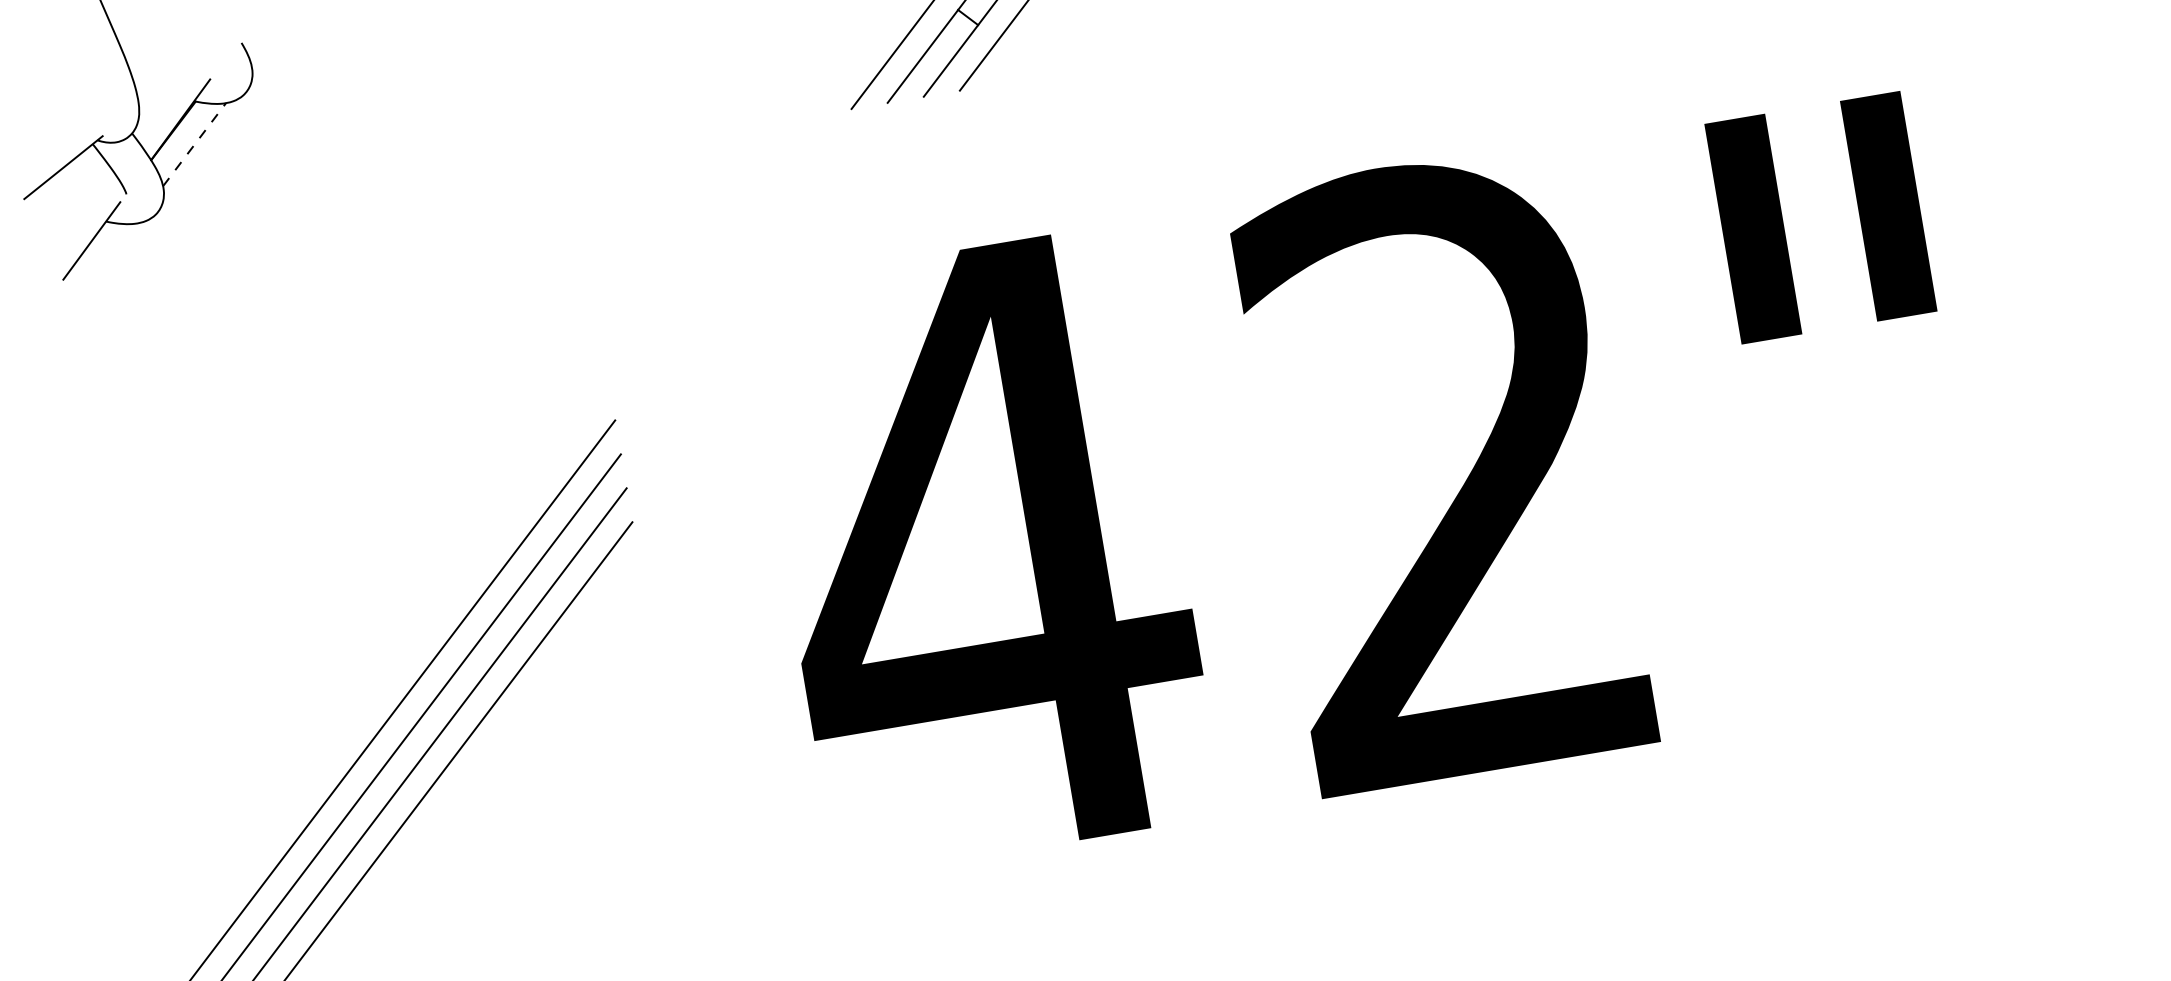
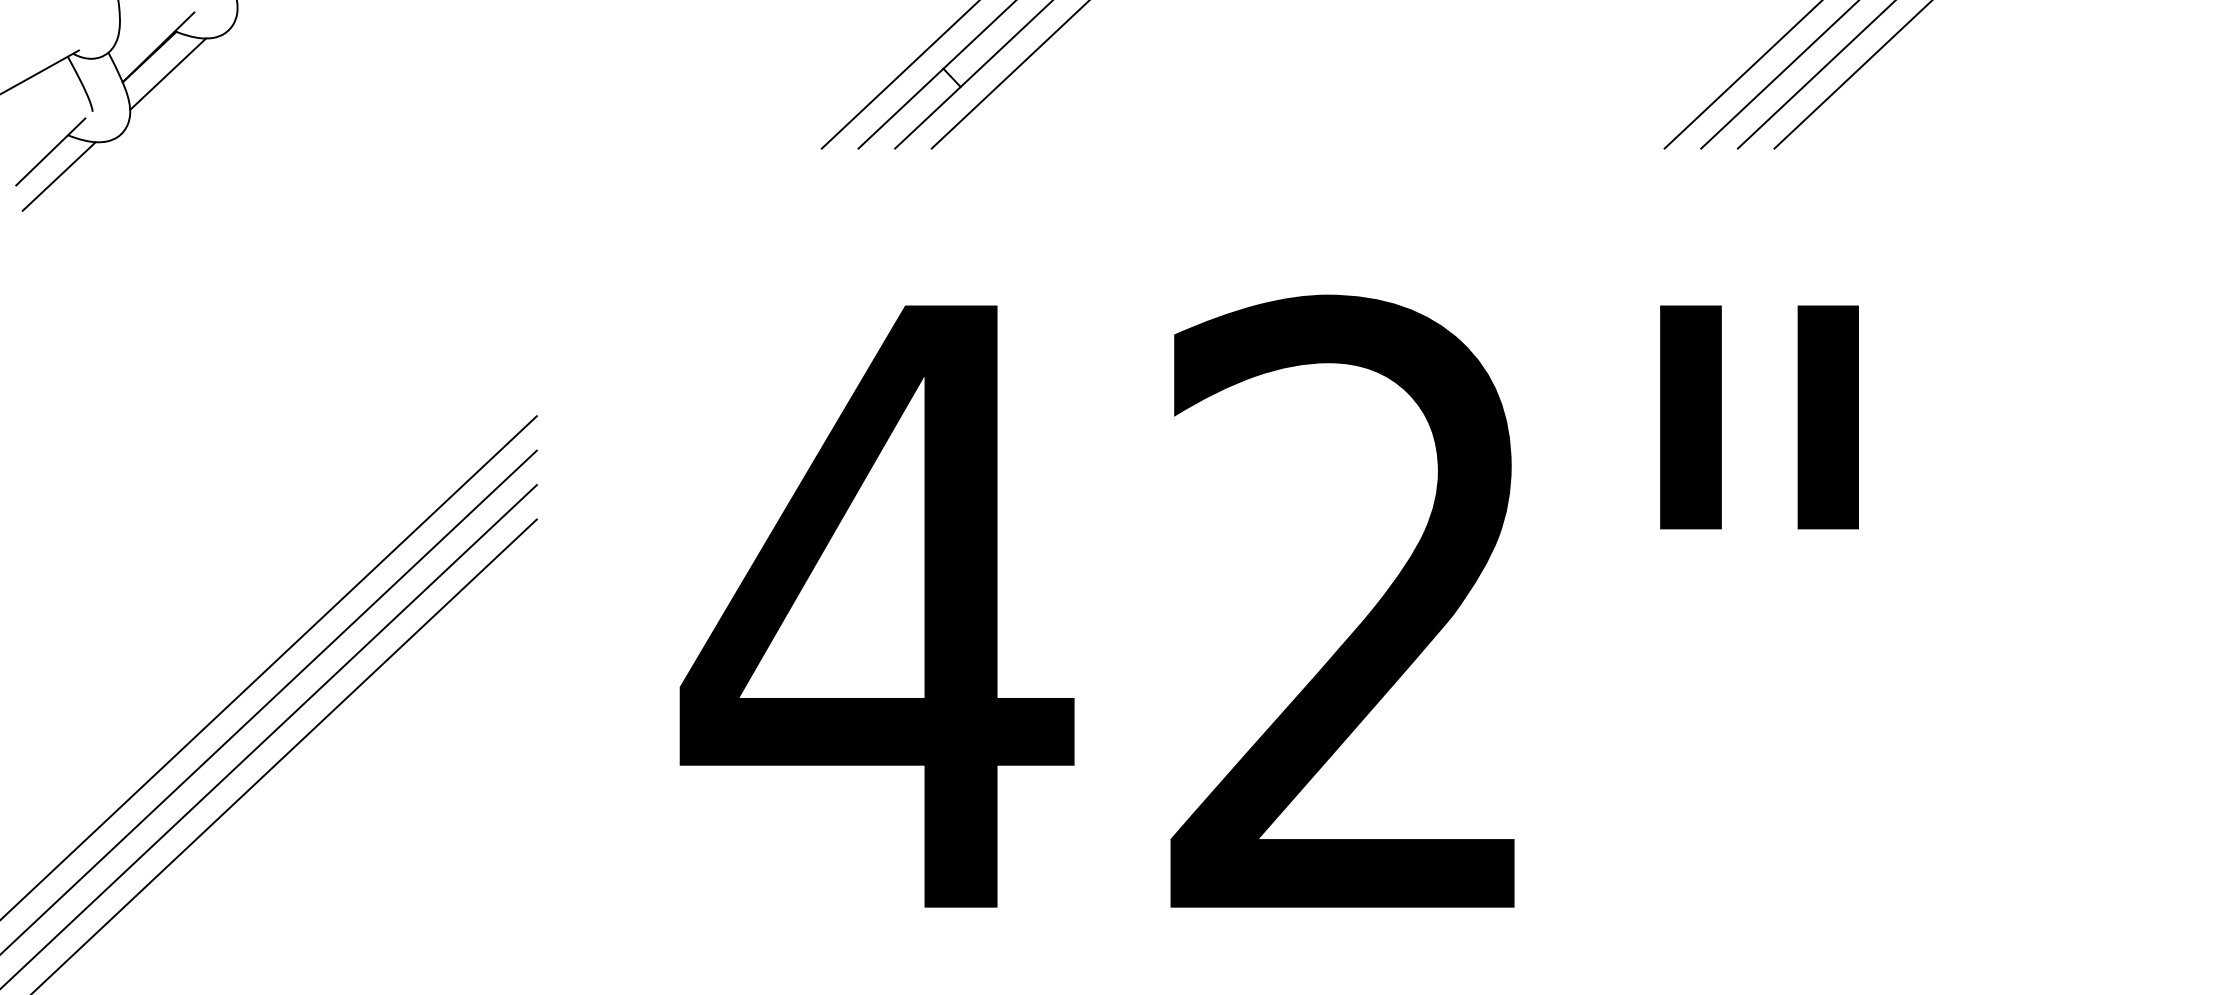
line: (194, 143) -> (168, 73), dashed -> solid
line: (103, 263) -> (58, 176), added

